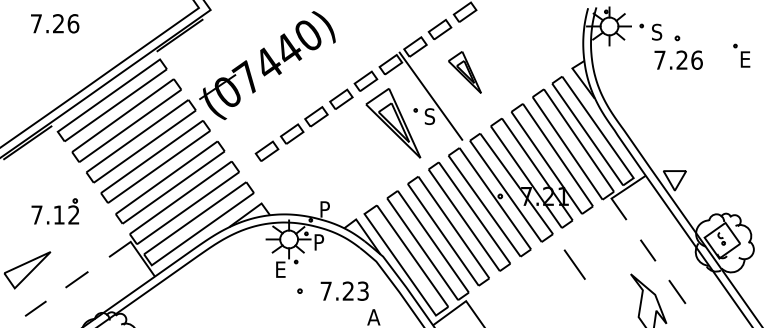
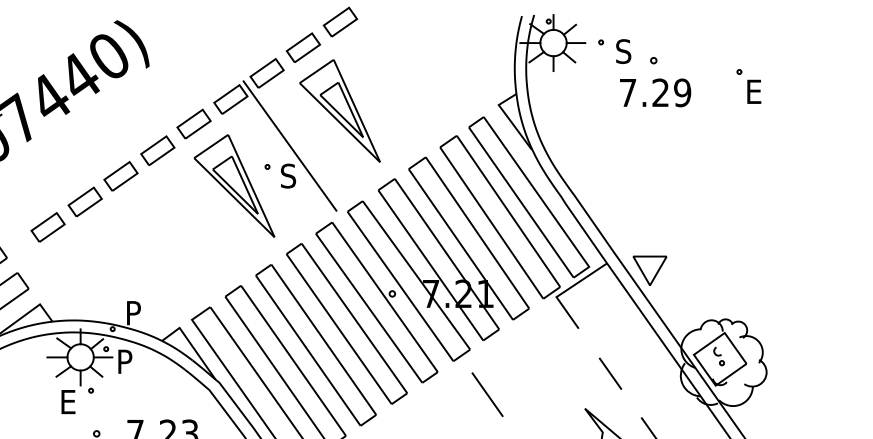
text: (696, 59) -> (681, 91), 7.26 -> 7.29
part: (464, 72) -> (339, 111), size x1.67
line: (574, 264) -> (487, 394), moved

